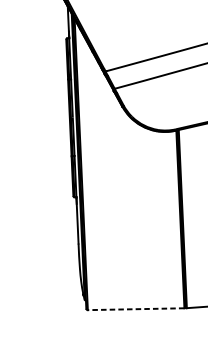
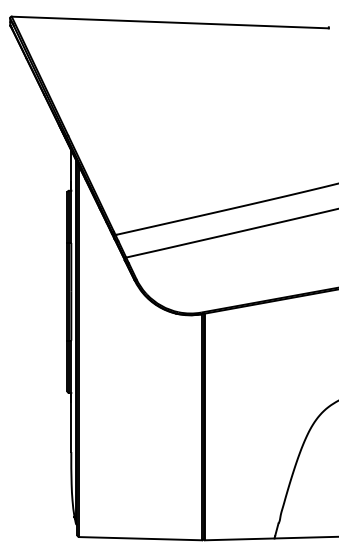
line: (136, 309) -> (140, 538), dashed -> solid

